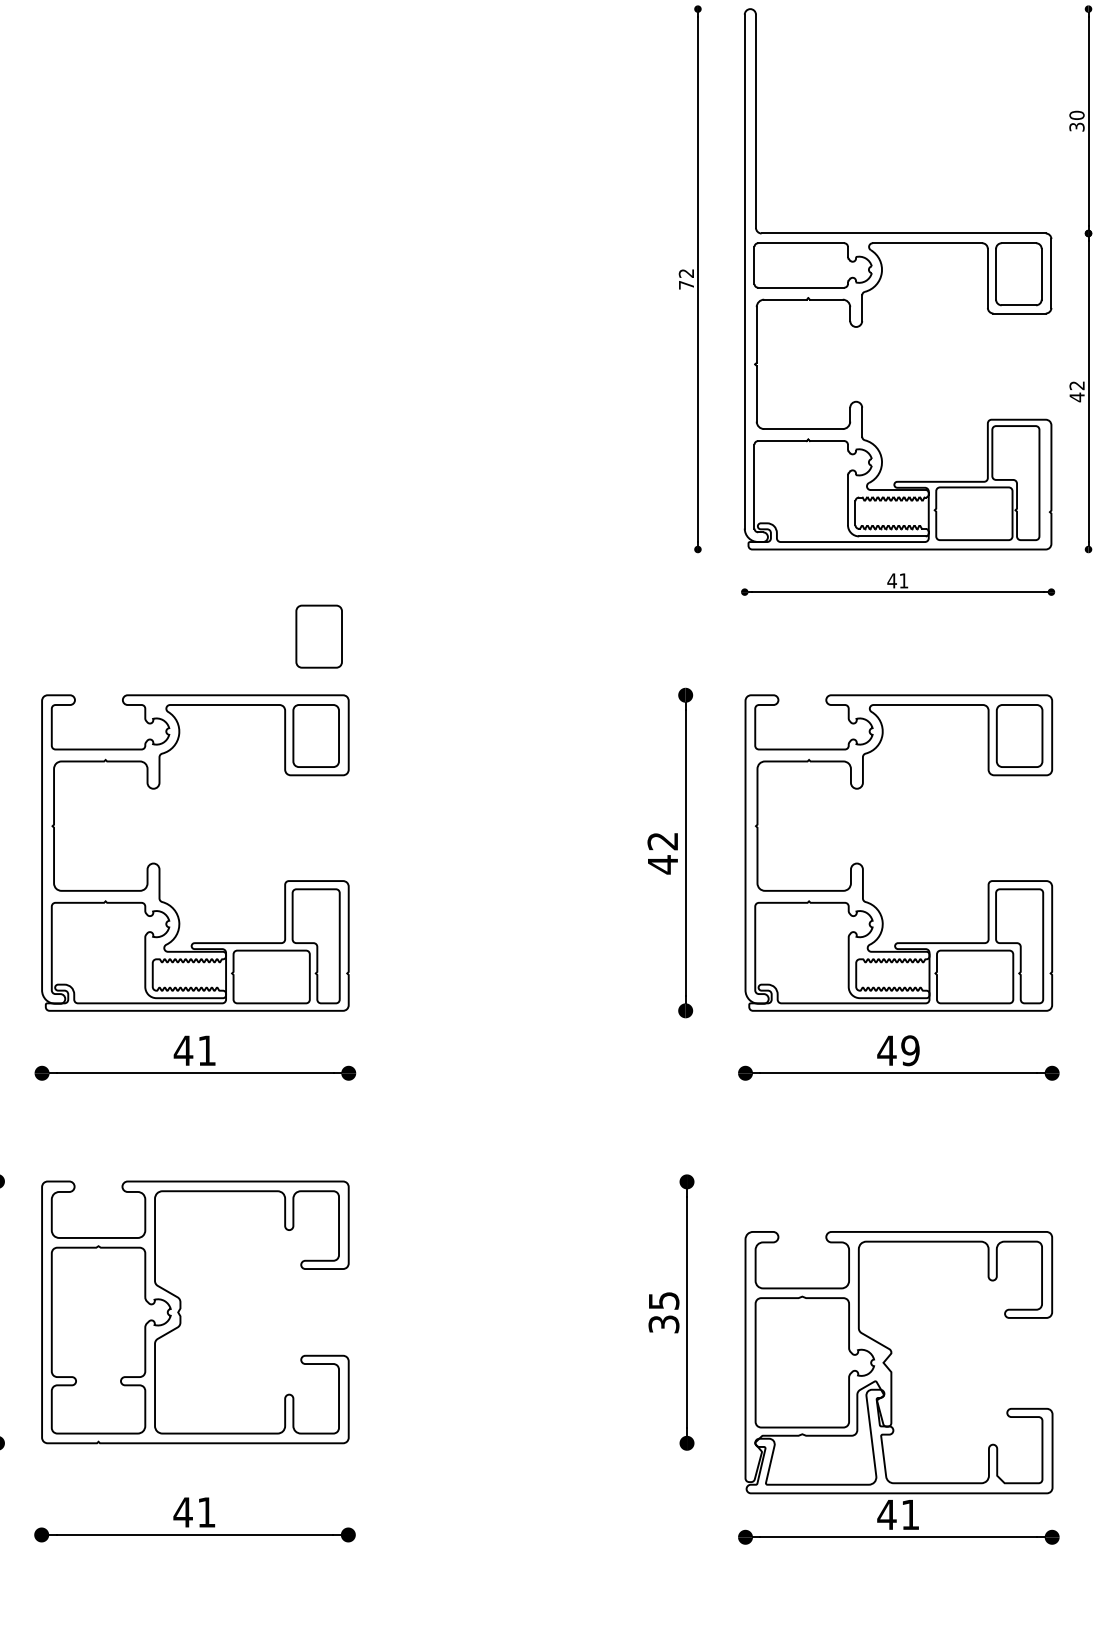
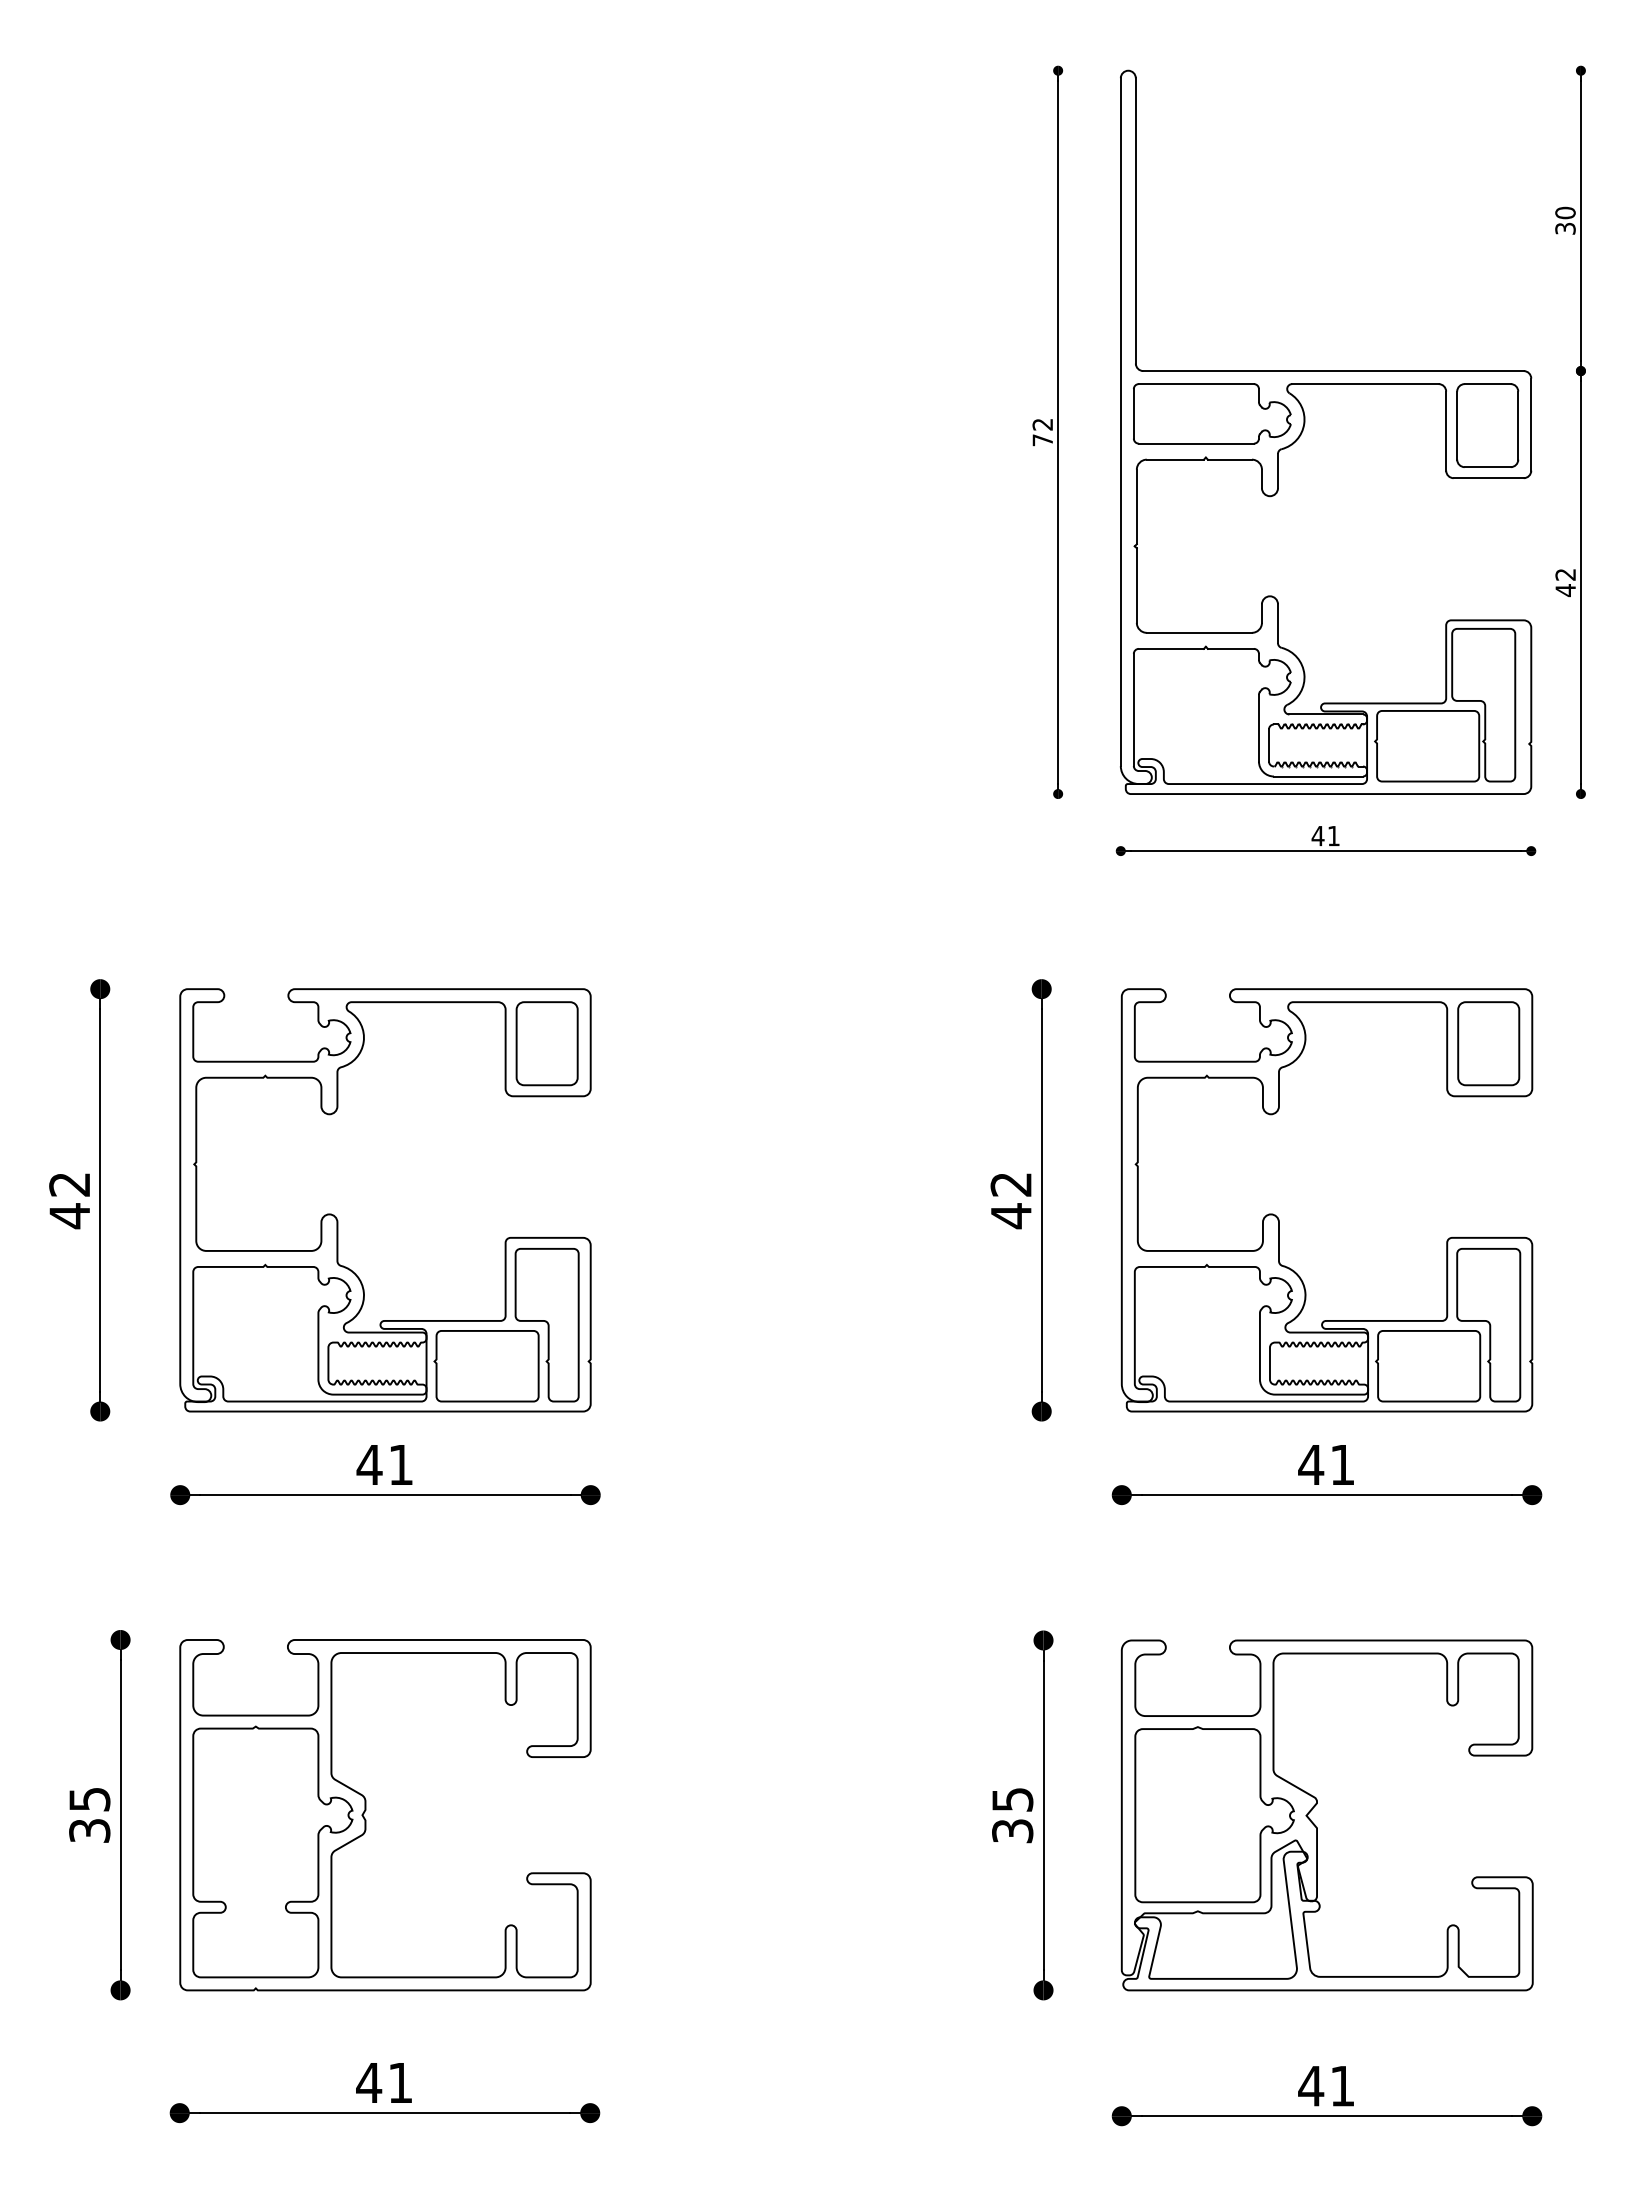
part: (318, 636) -> (550, 910), removed
text: (910, 1050) -> (1342, 1464), 49 -> 41
part: (890, 1355) -> (1316, 1805), moved

